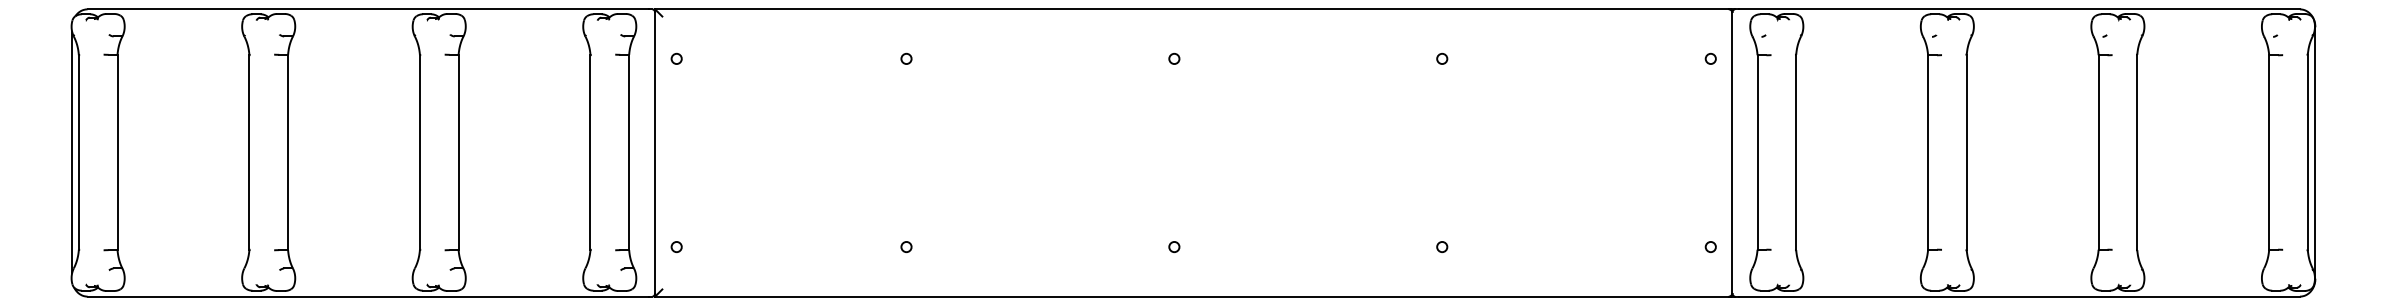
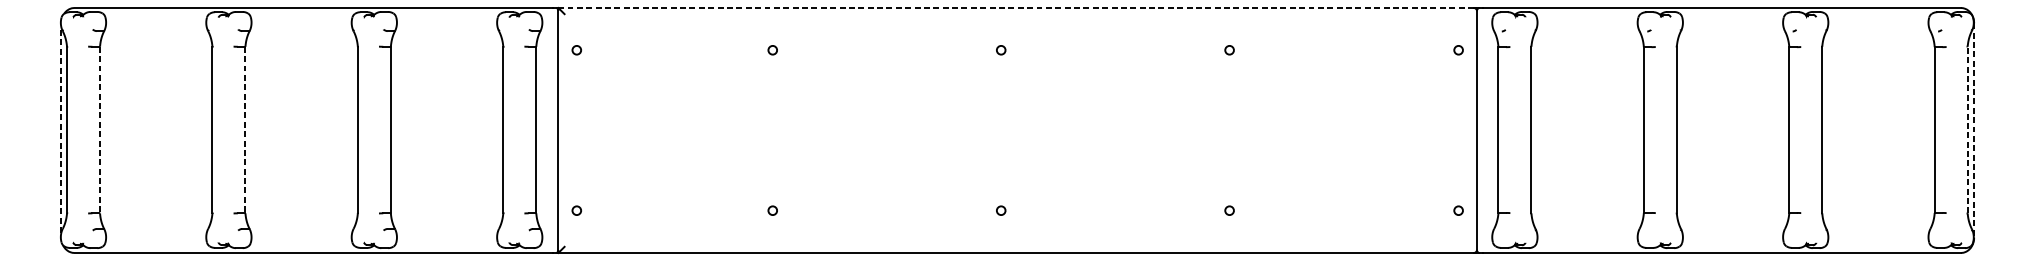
line: (1191, 9) -> (1015, 8), solid -> dashed
line: (72, 152) -> (61, 130), solid -> dashed
line: (117, 152) -> (99, 130), solid -> dashed
line: (288, 152) -> (245, 130), solid -> dashed
line: (2307, 152) -> (1967, 130), solid -> dashed
line: (2315, 153) -> (1974, 130), solid -> dashed

